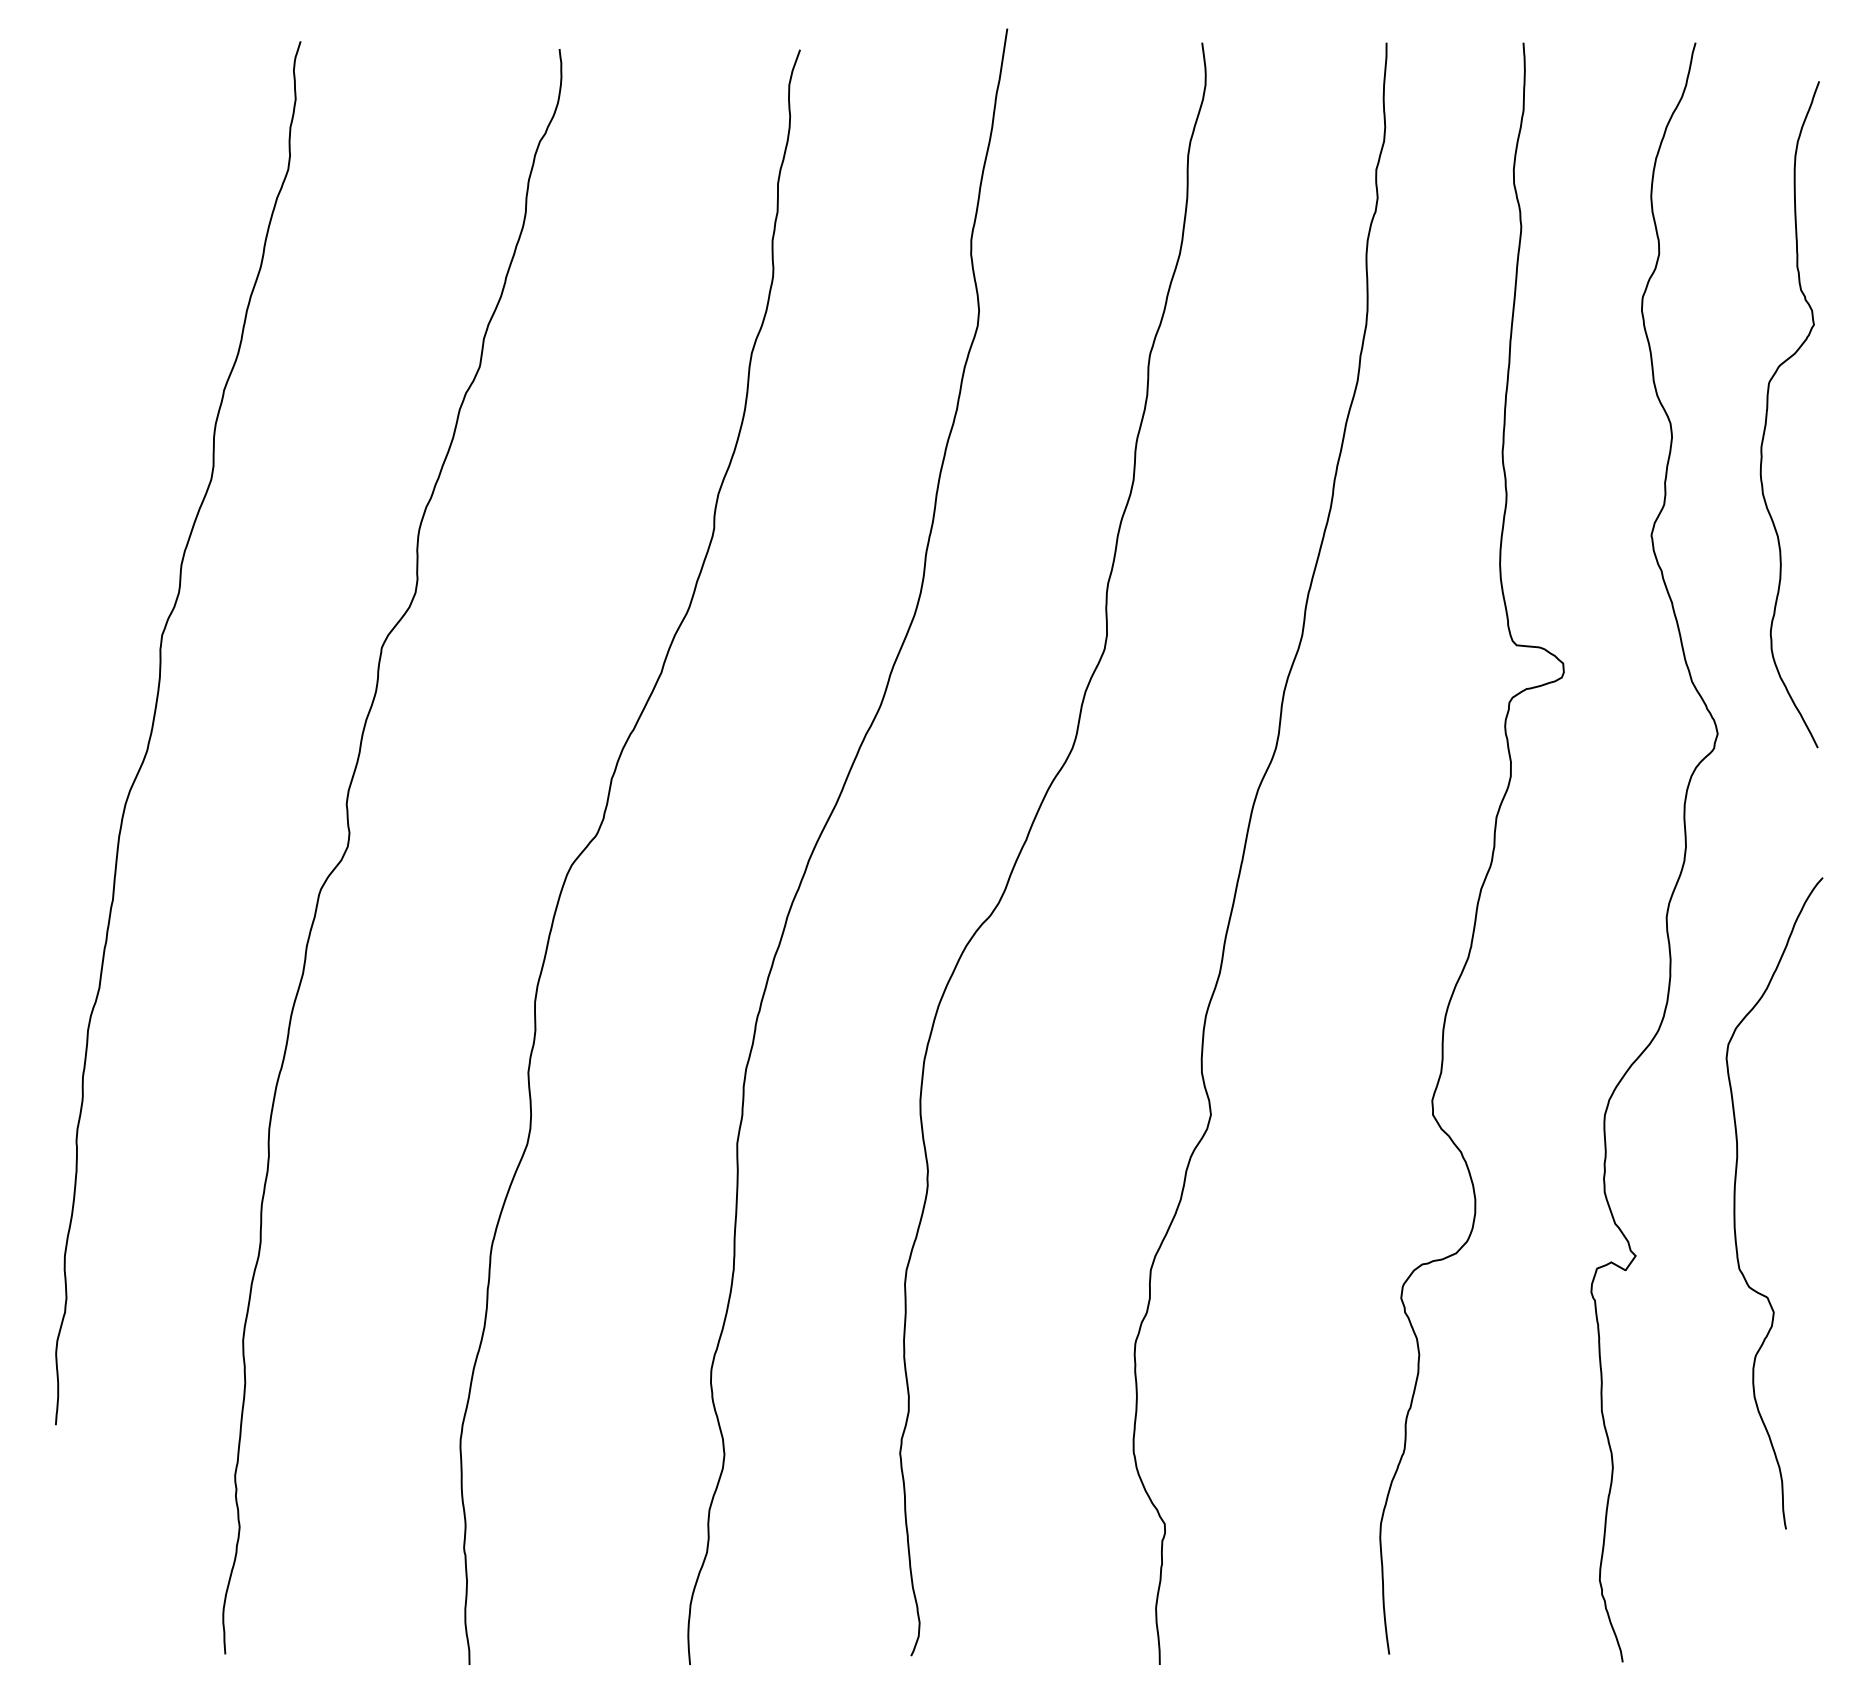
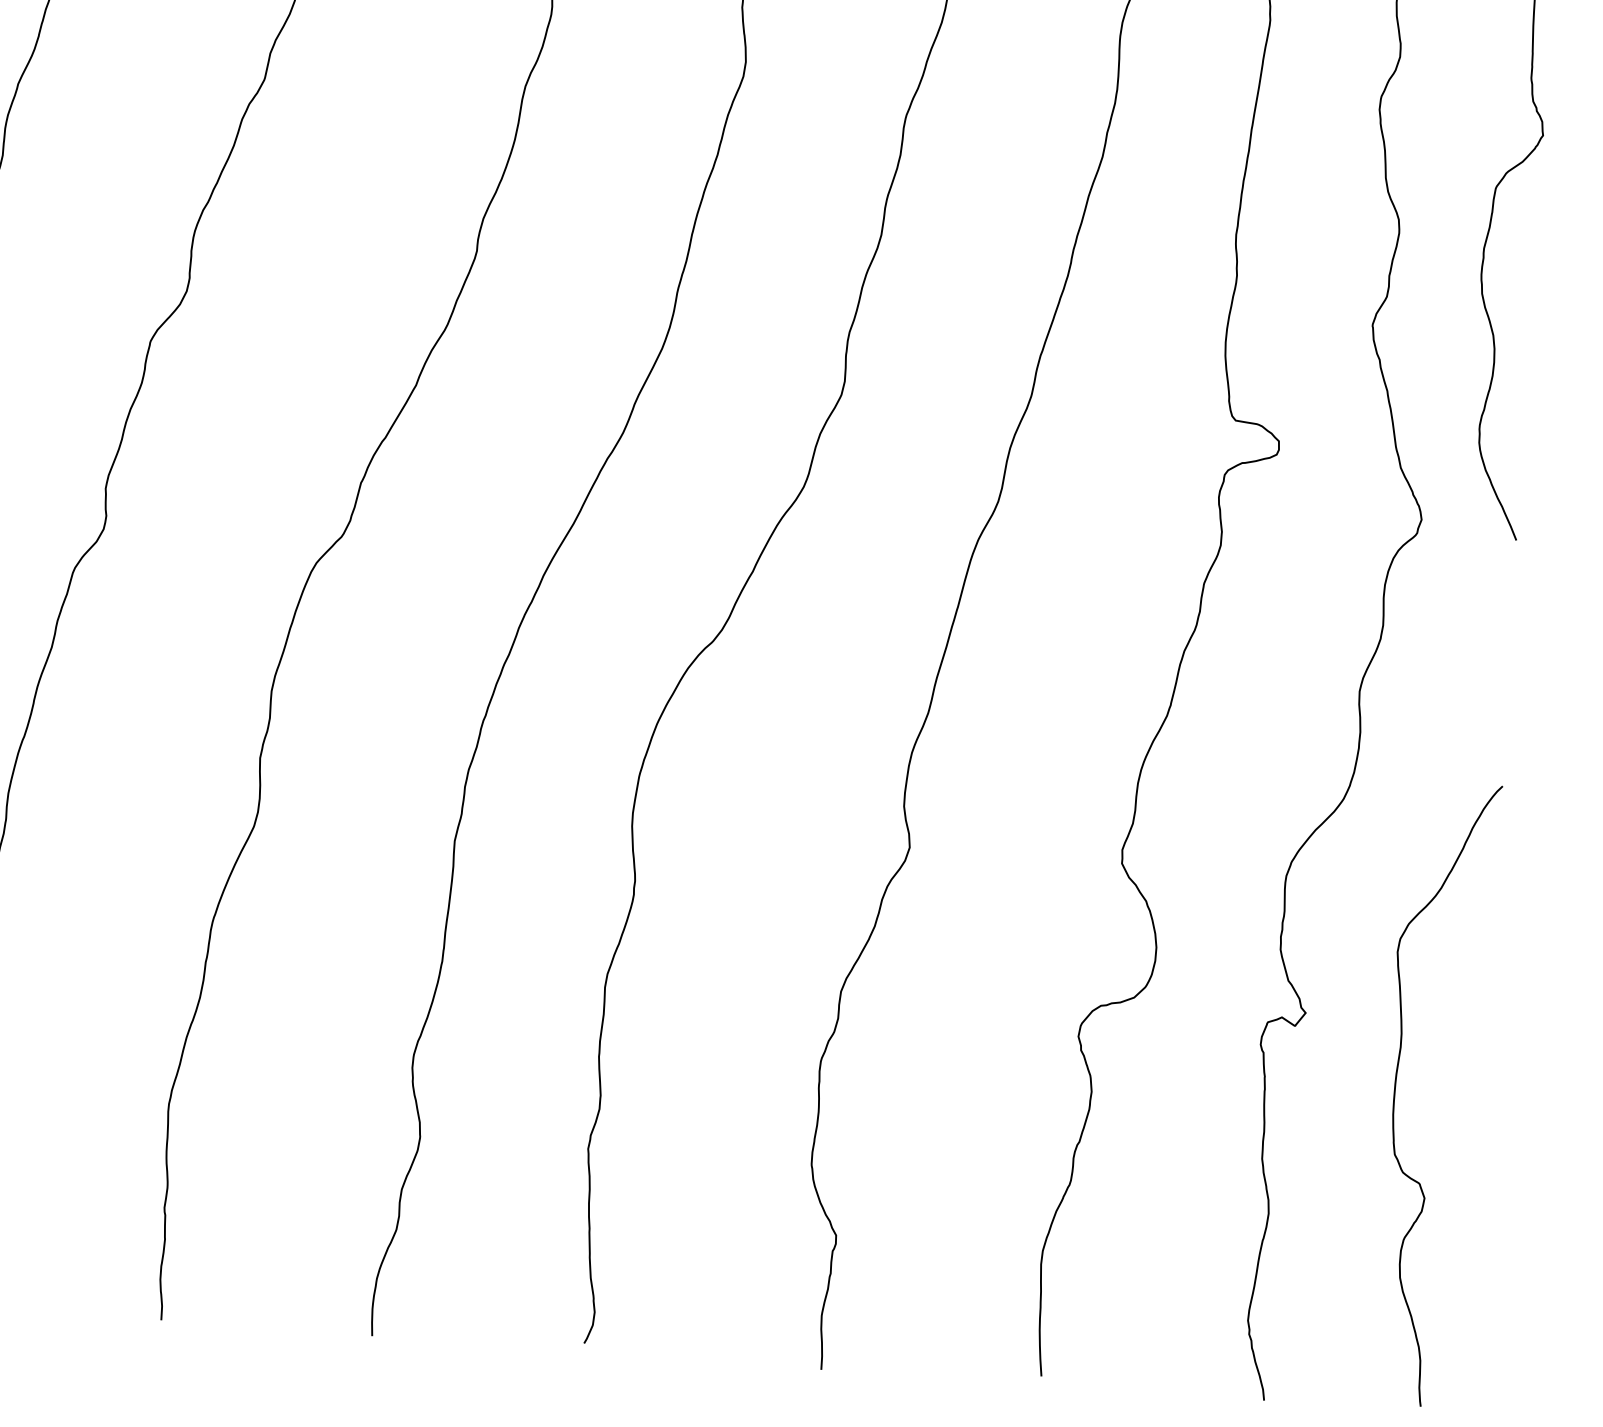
curve: (1735, 1203) -> (1395, 1091), moved

